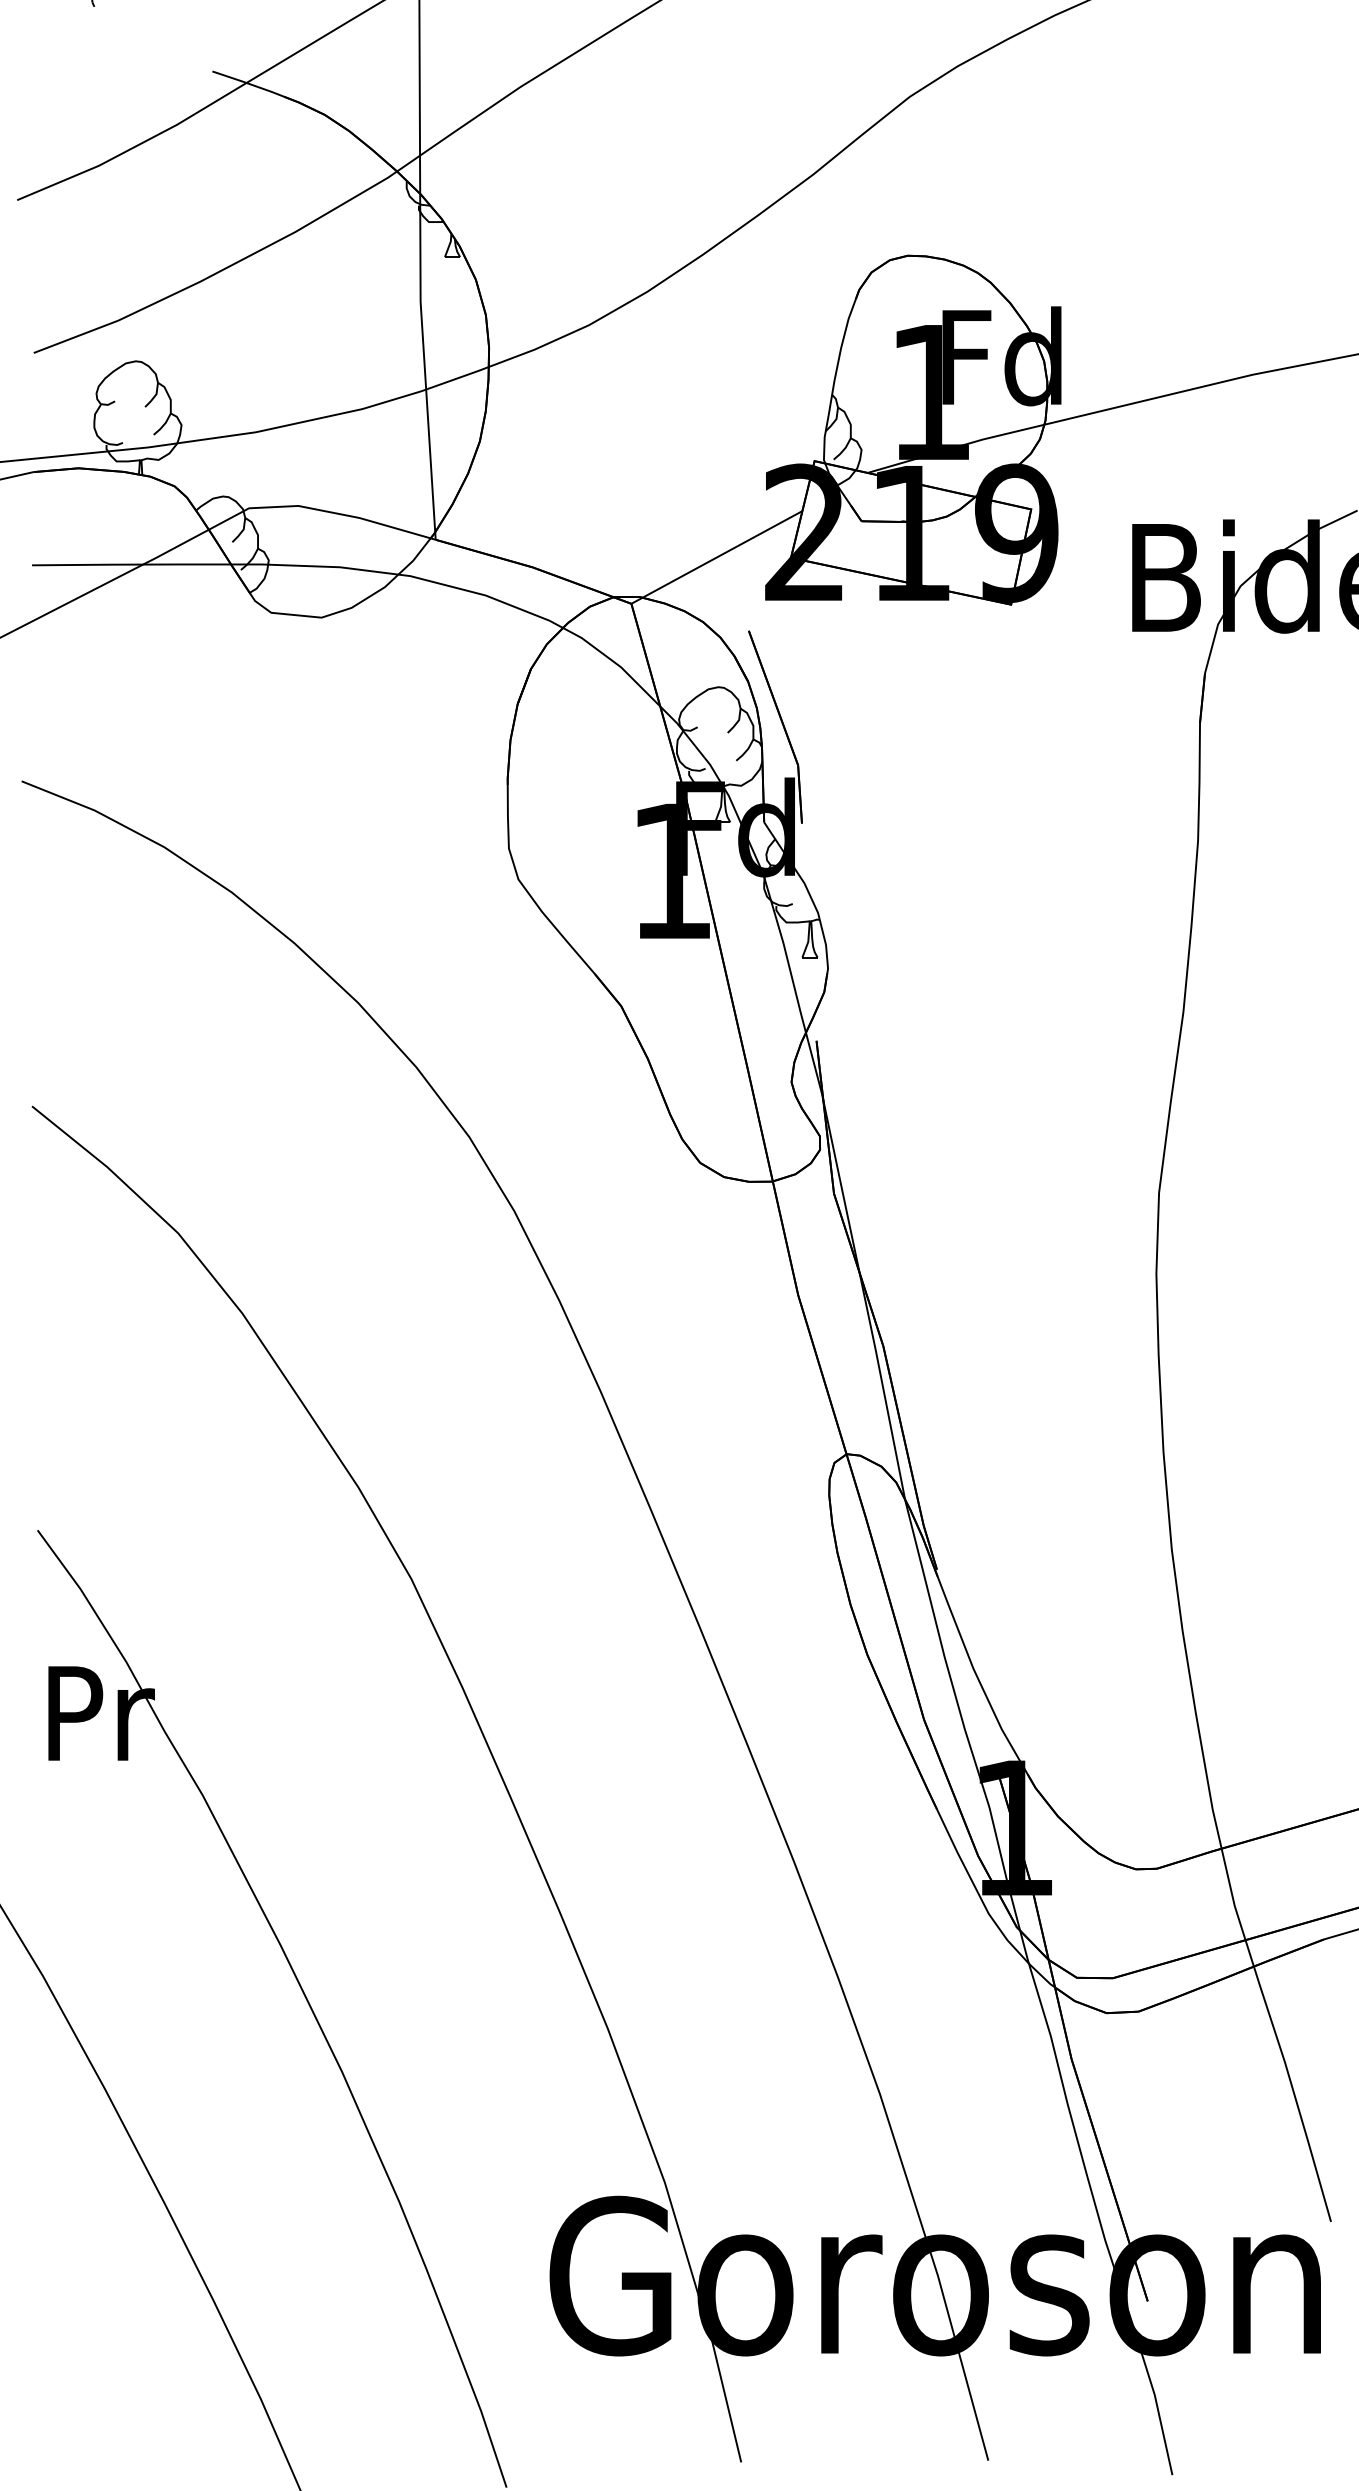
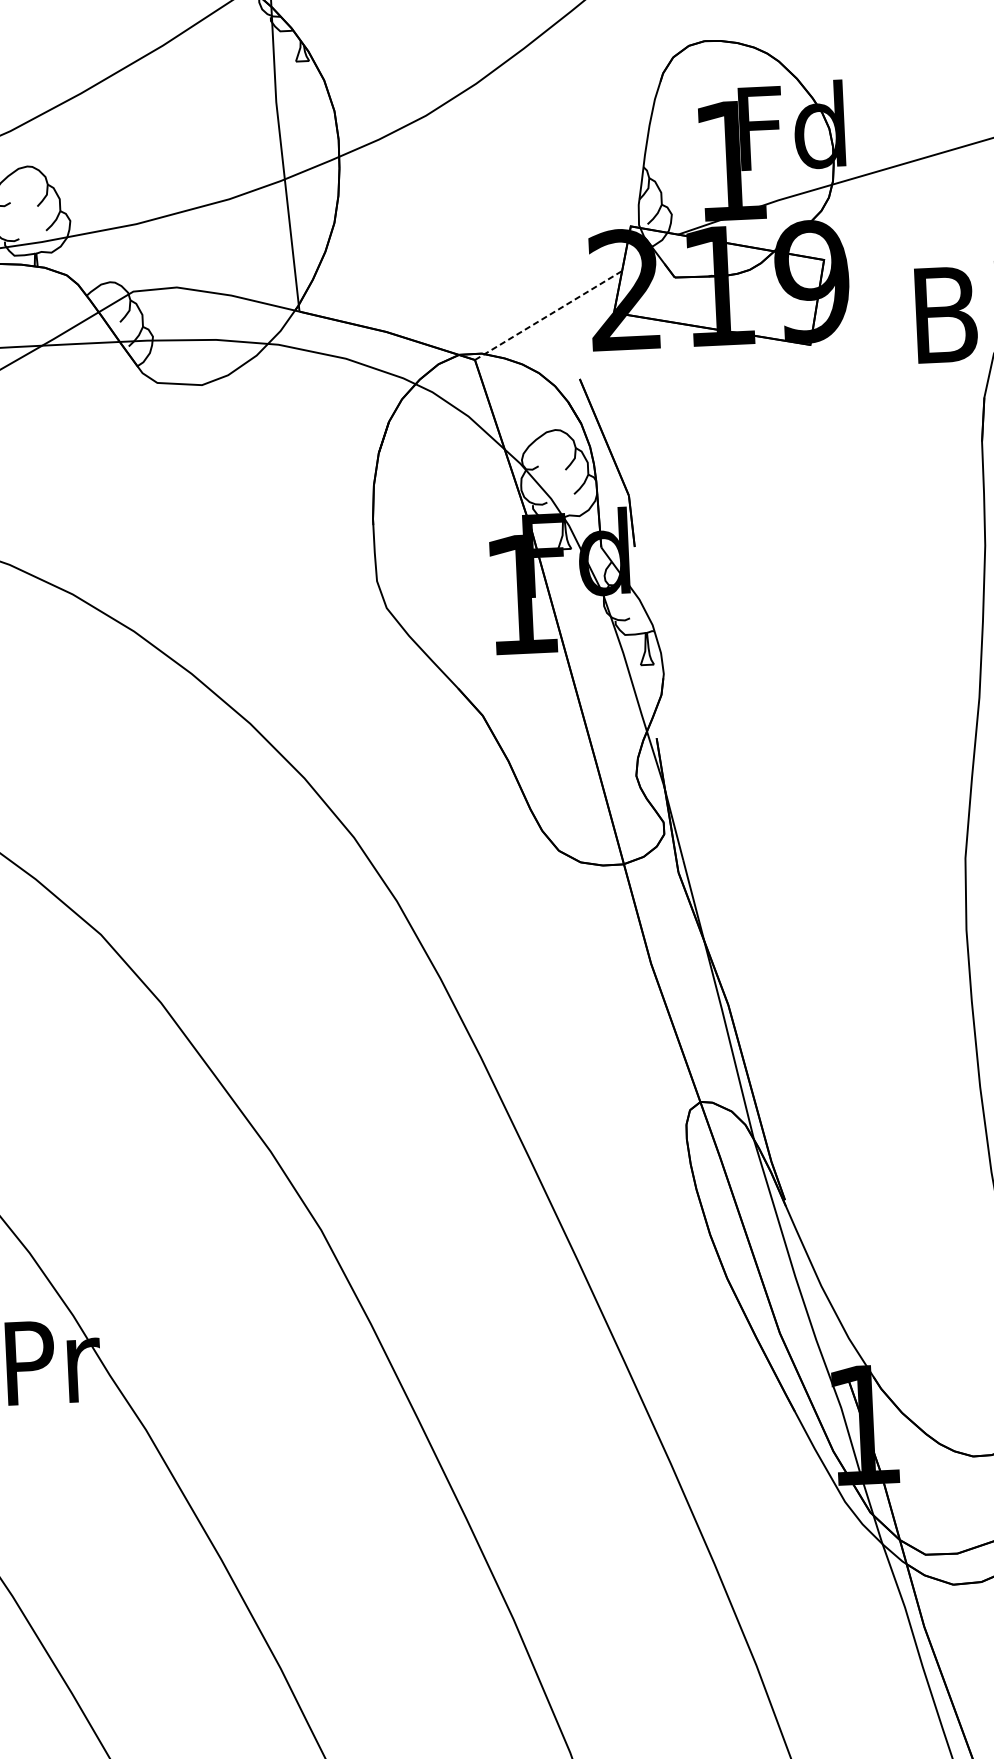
line: (717, 557) -> (549, 315), solid -> dashed

